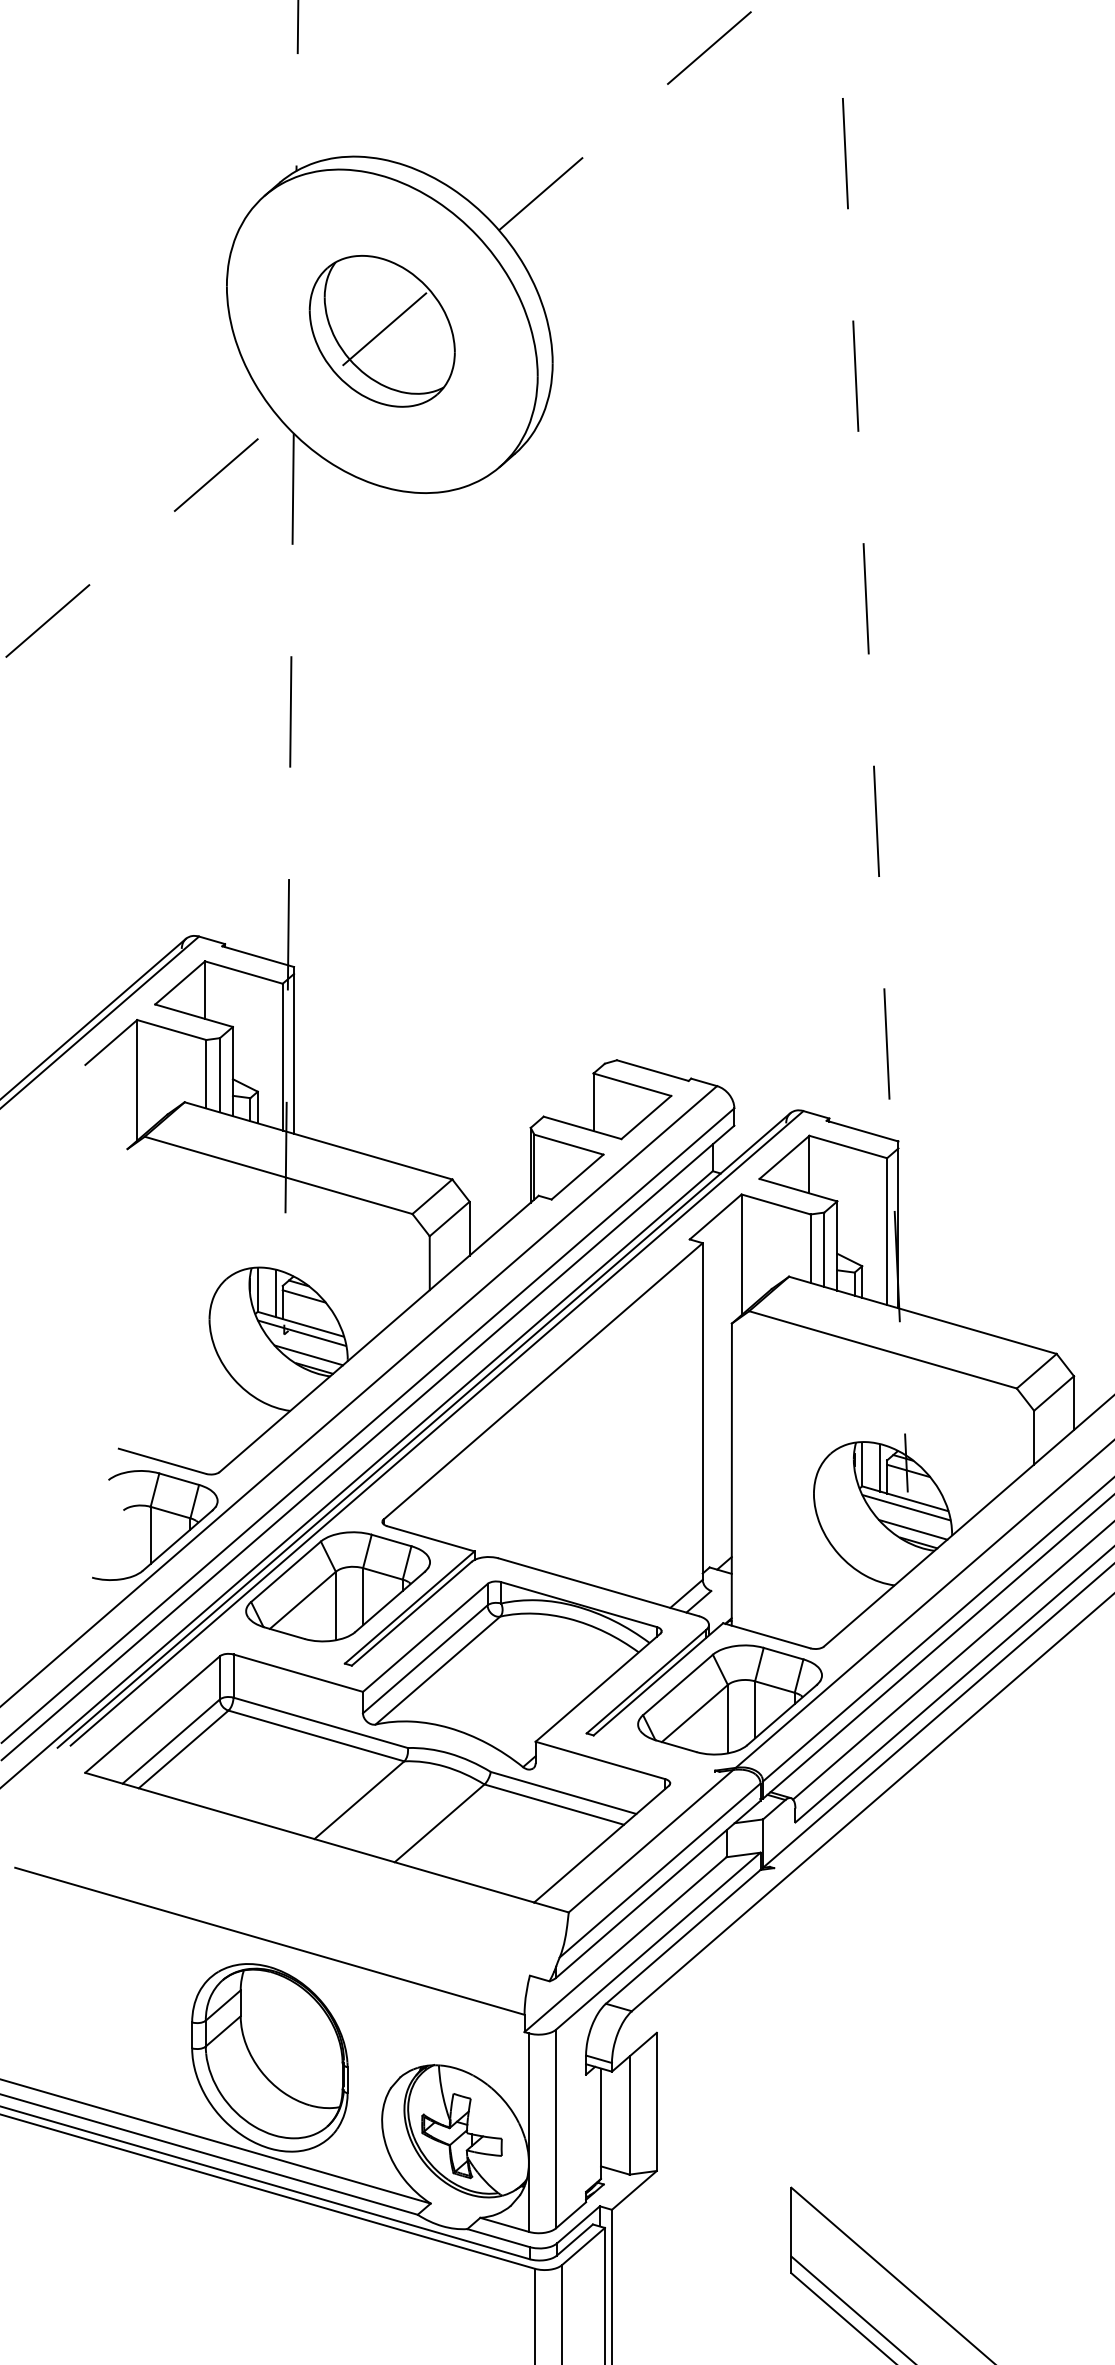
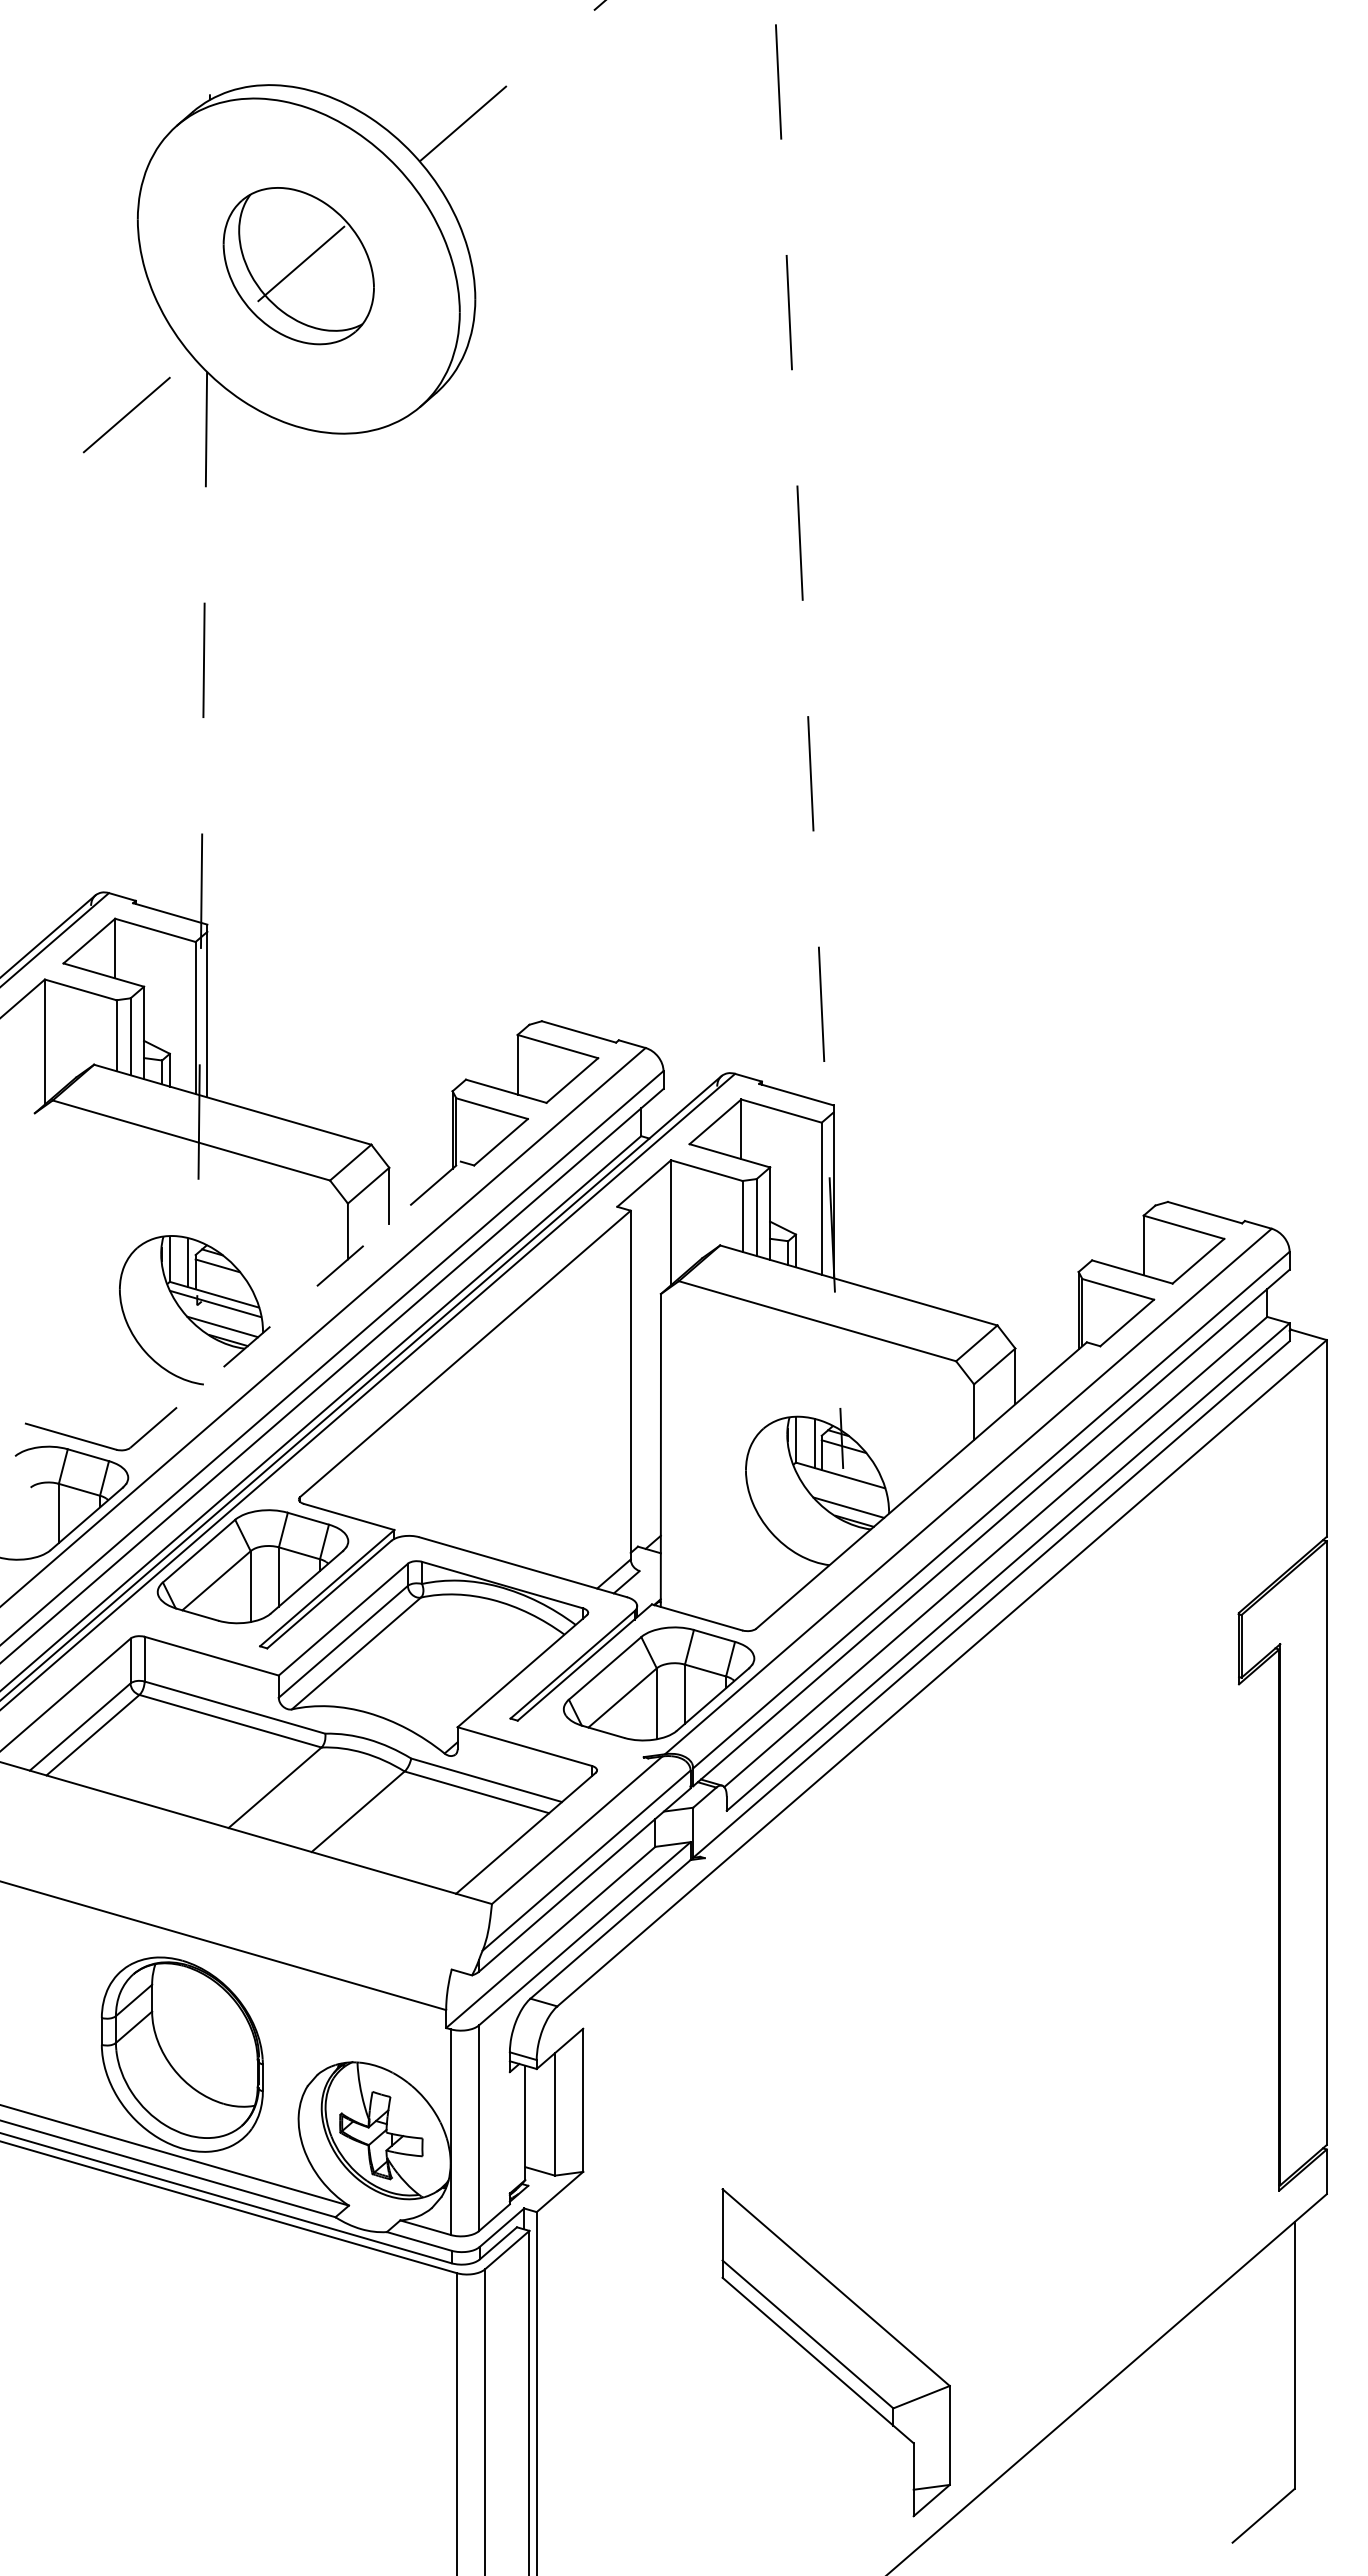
line: (379, 1333) -> (295, 1304), solid -> dashed
line: (906, 1507) -> (841, 1484), removed

